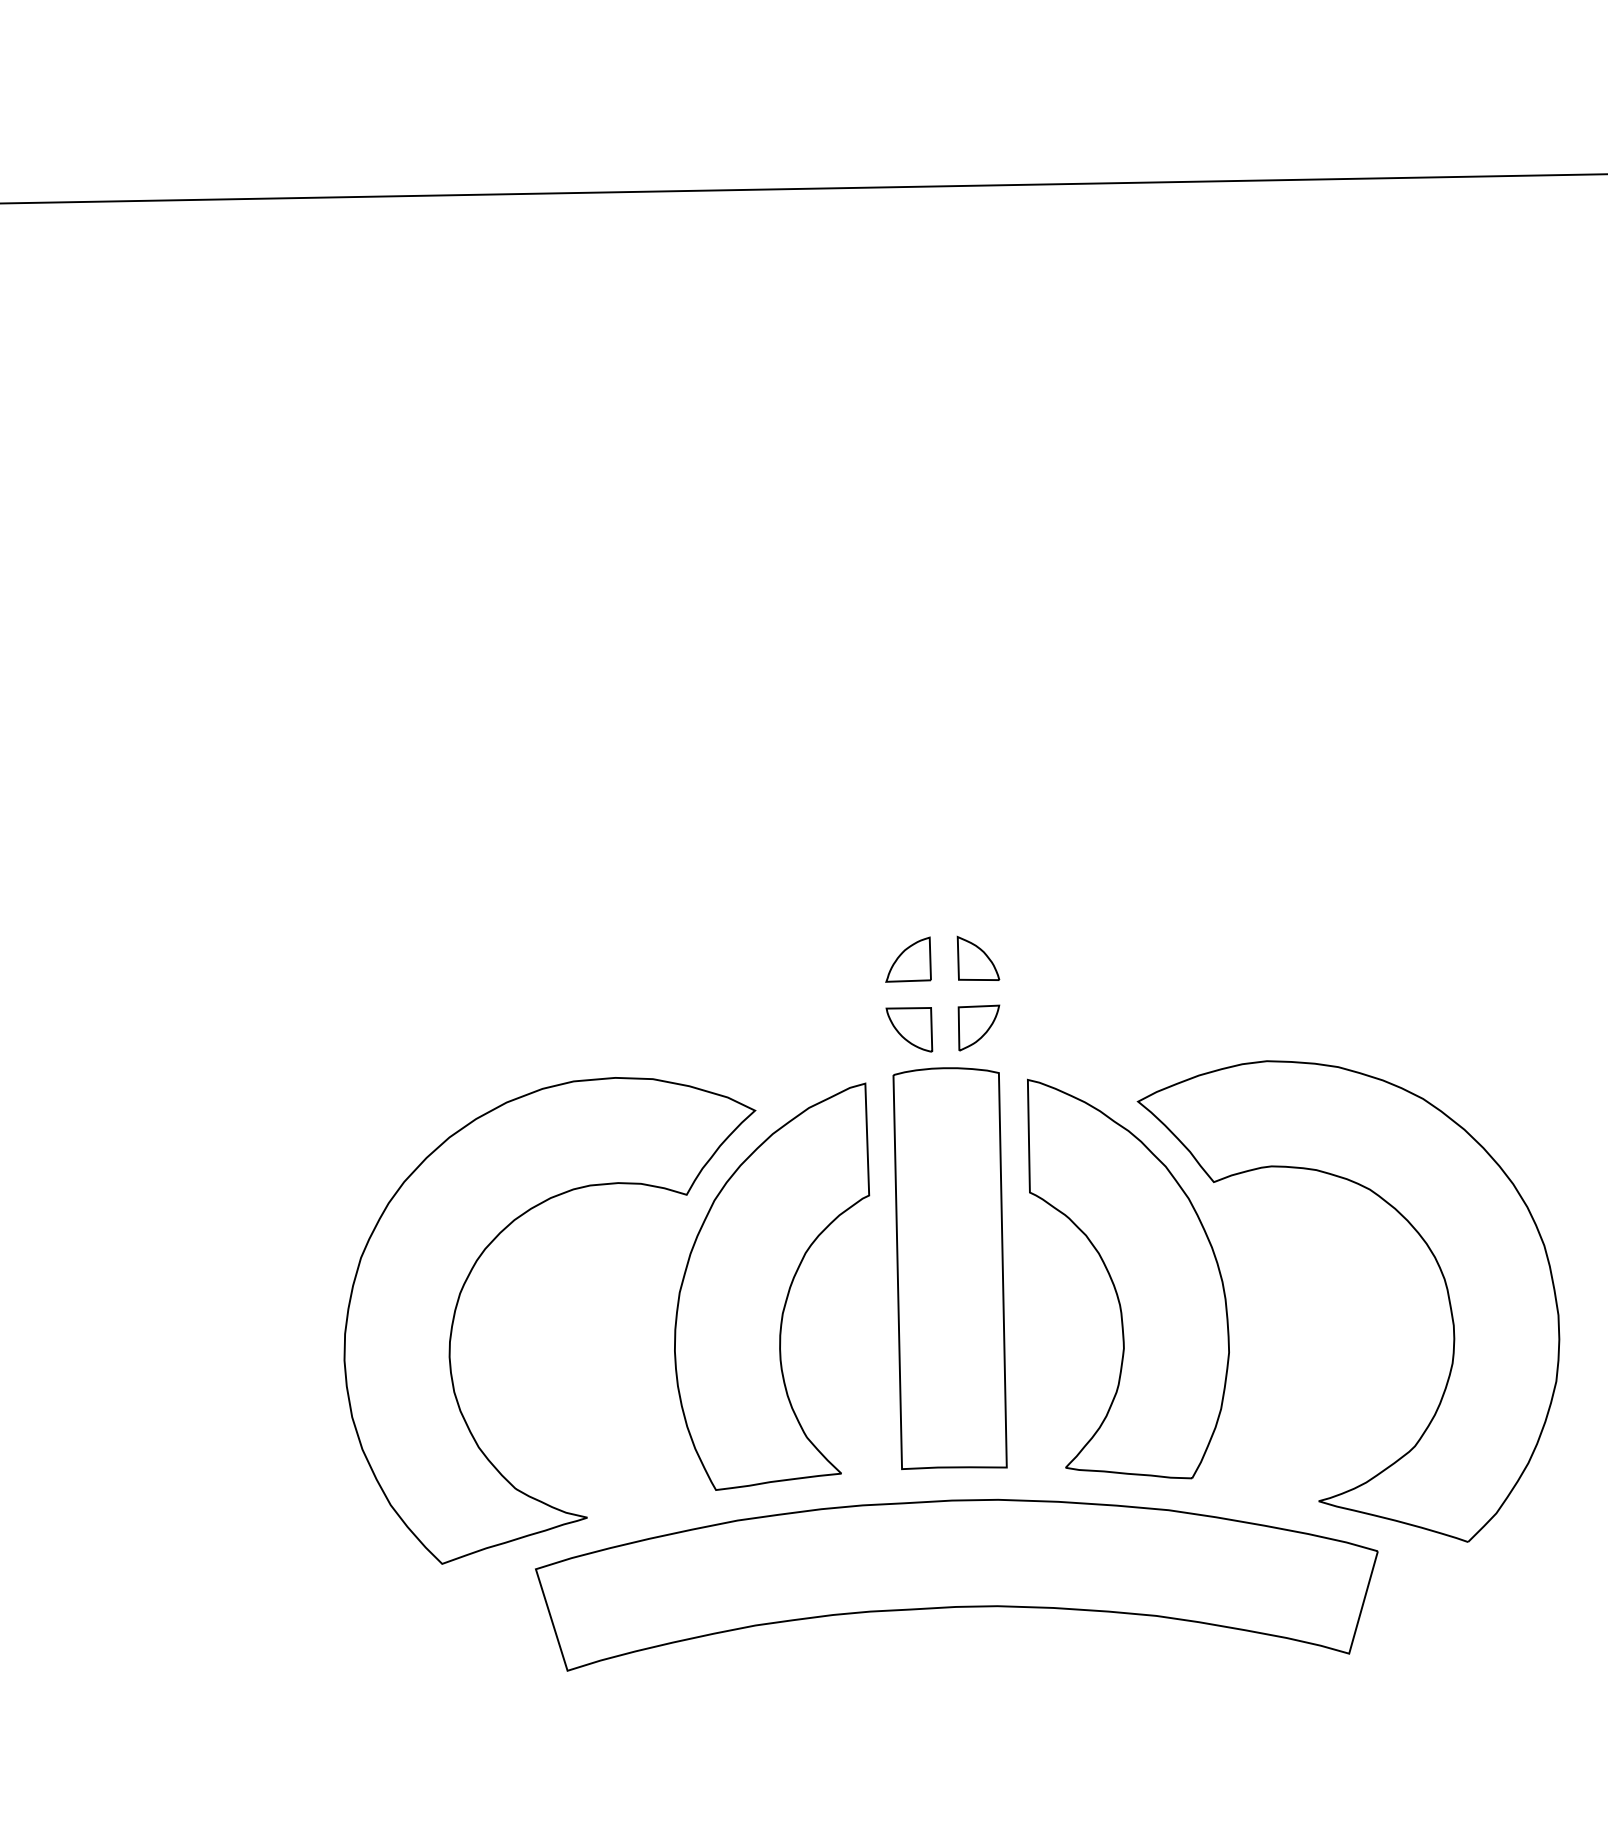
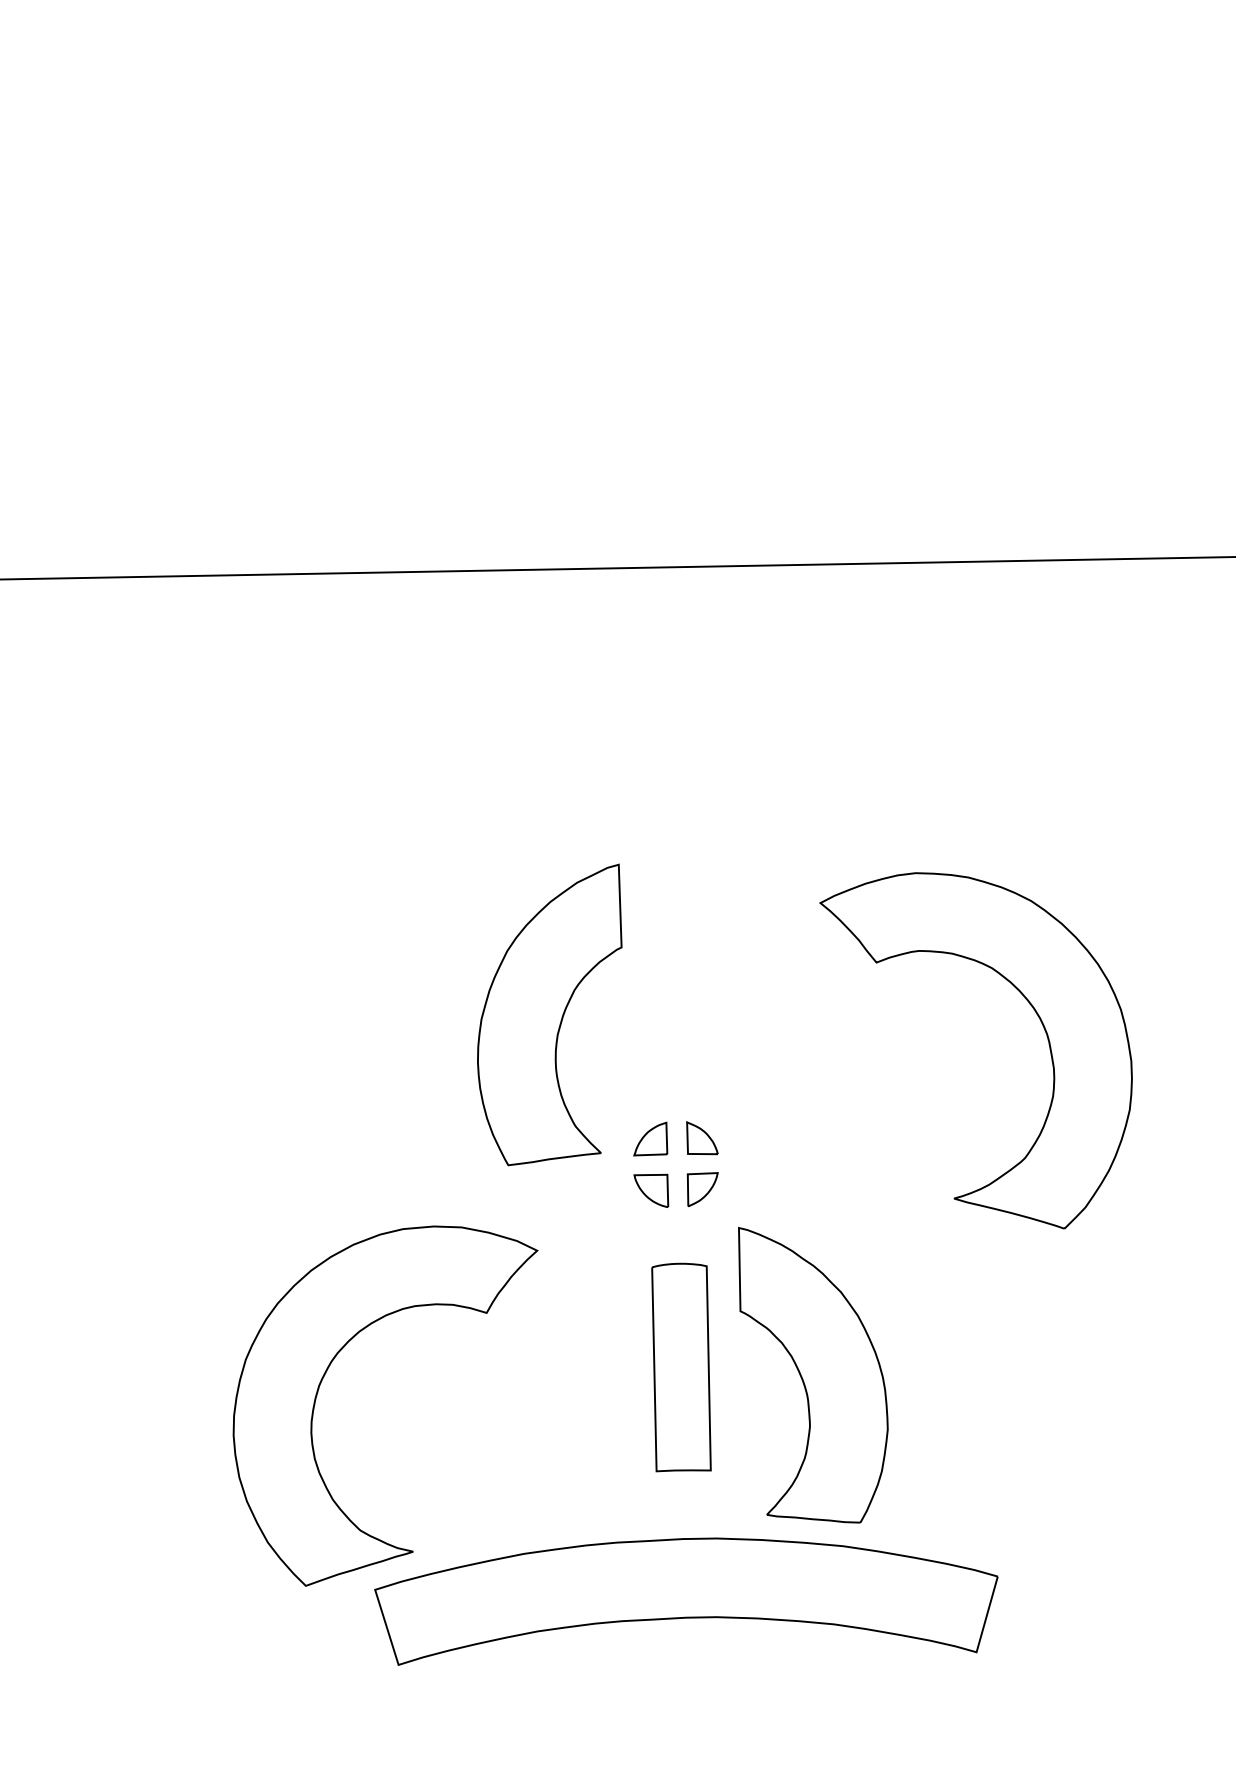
part: (1431, 1255) -> (1037, 1016), moved
part: (950, 1268) -> (681, 1367), size x0.7
part: (771, 1286) -> (549, 1014), moved

